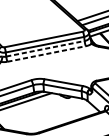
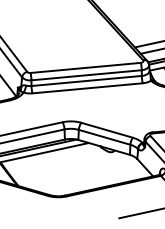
line: (46, 48) -> (87, 80), dashed -> solid
line: (47, 54) -> (88, 88), dashed -> solid

